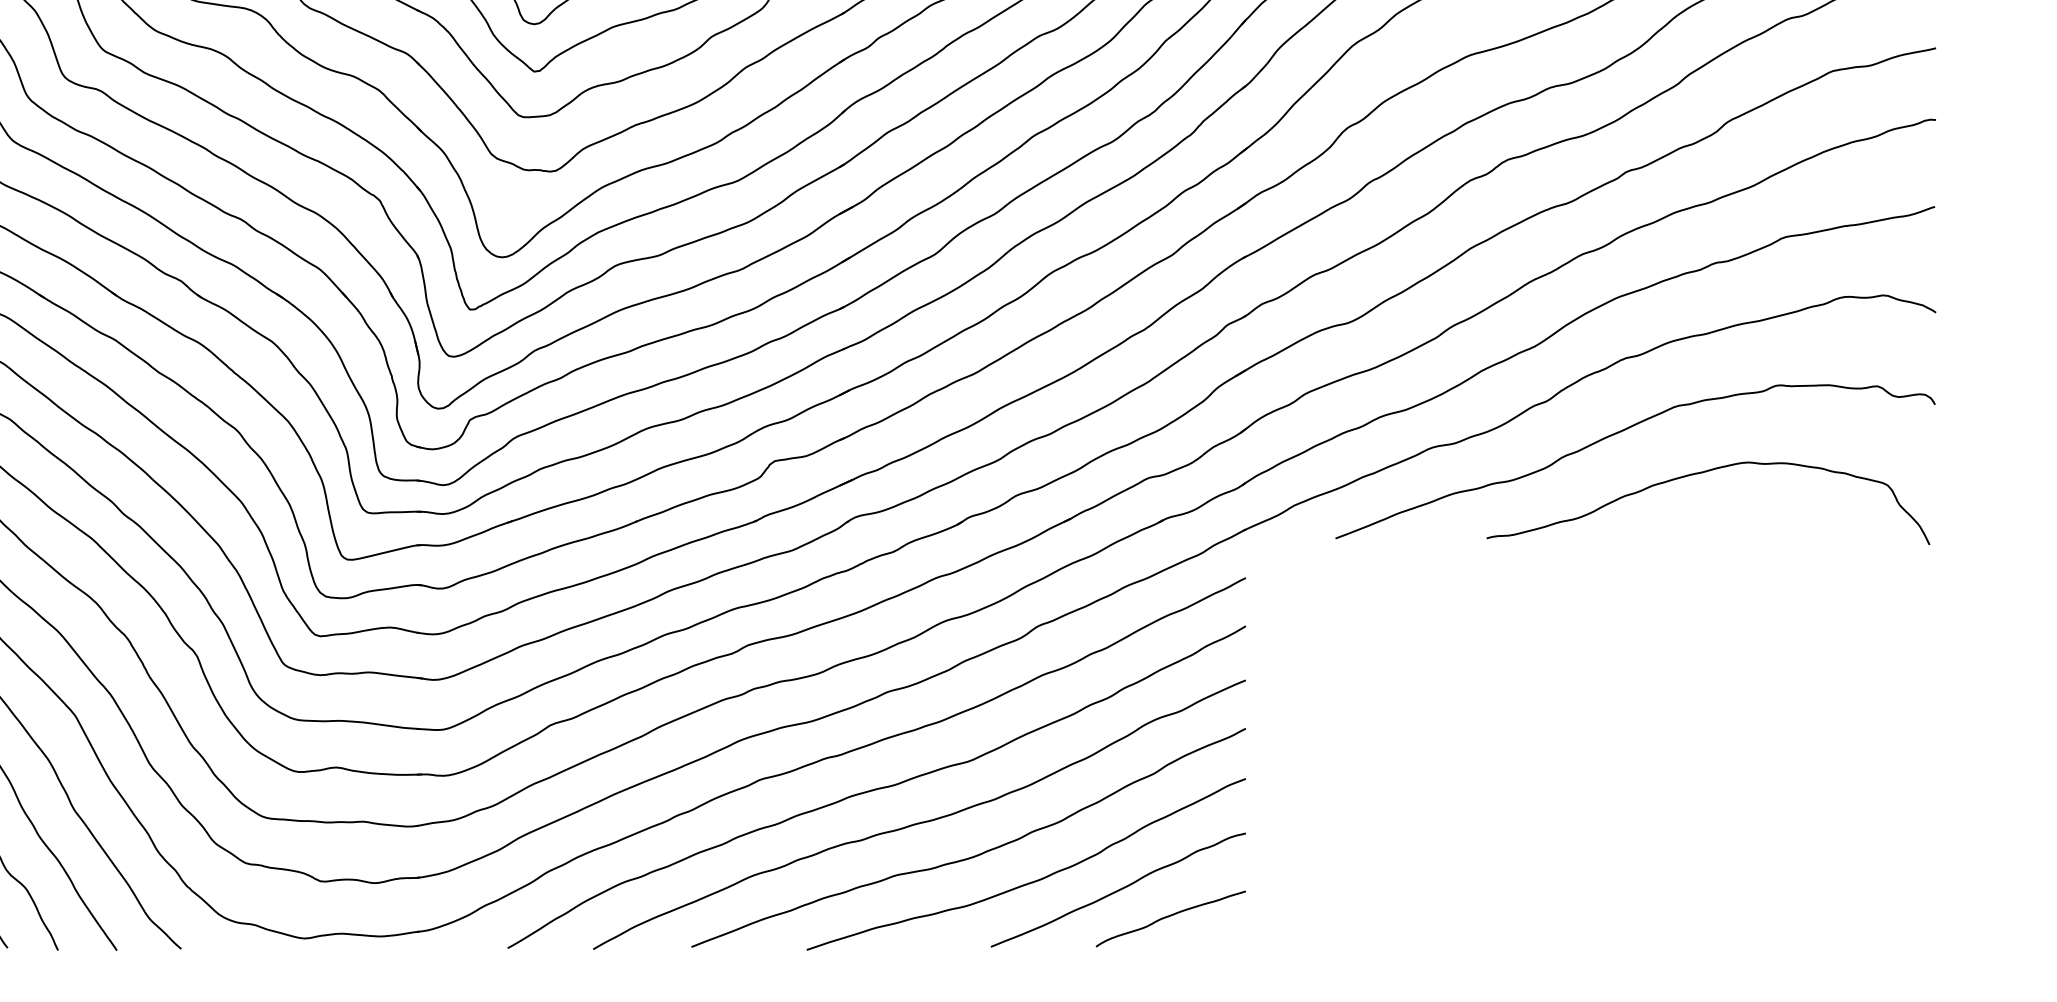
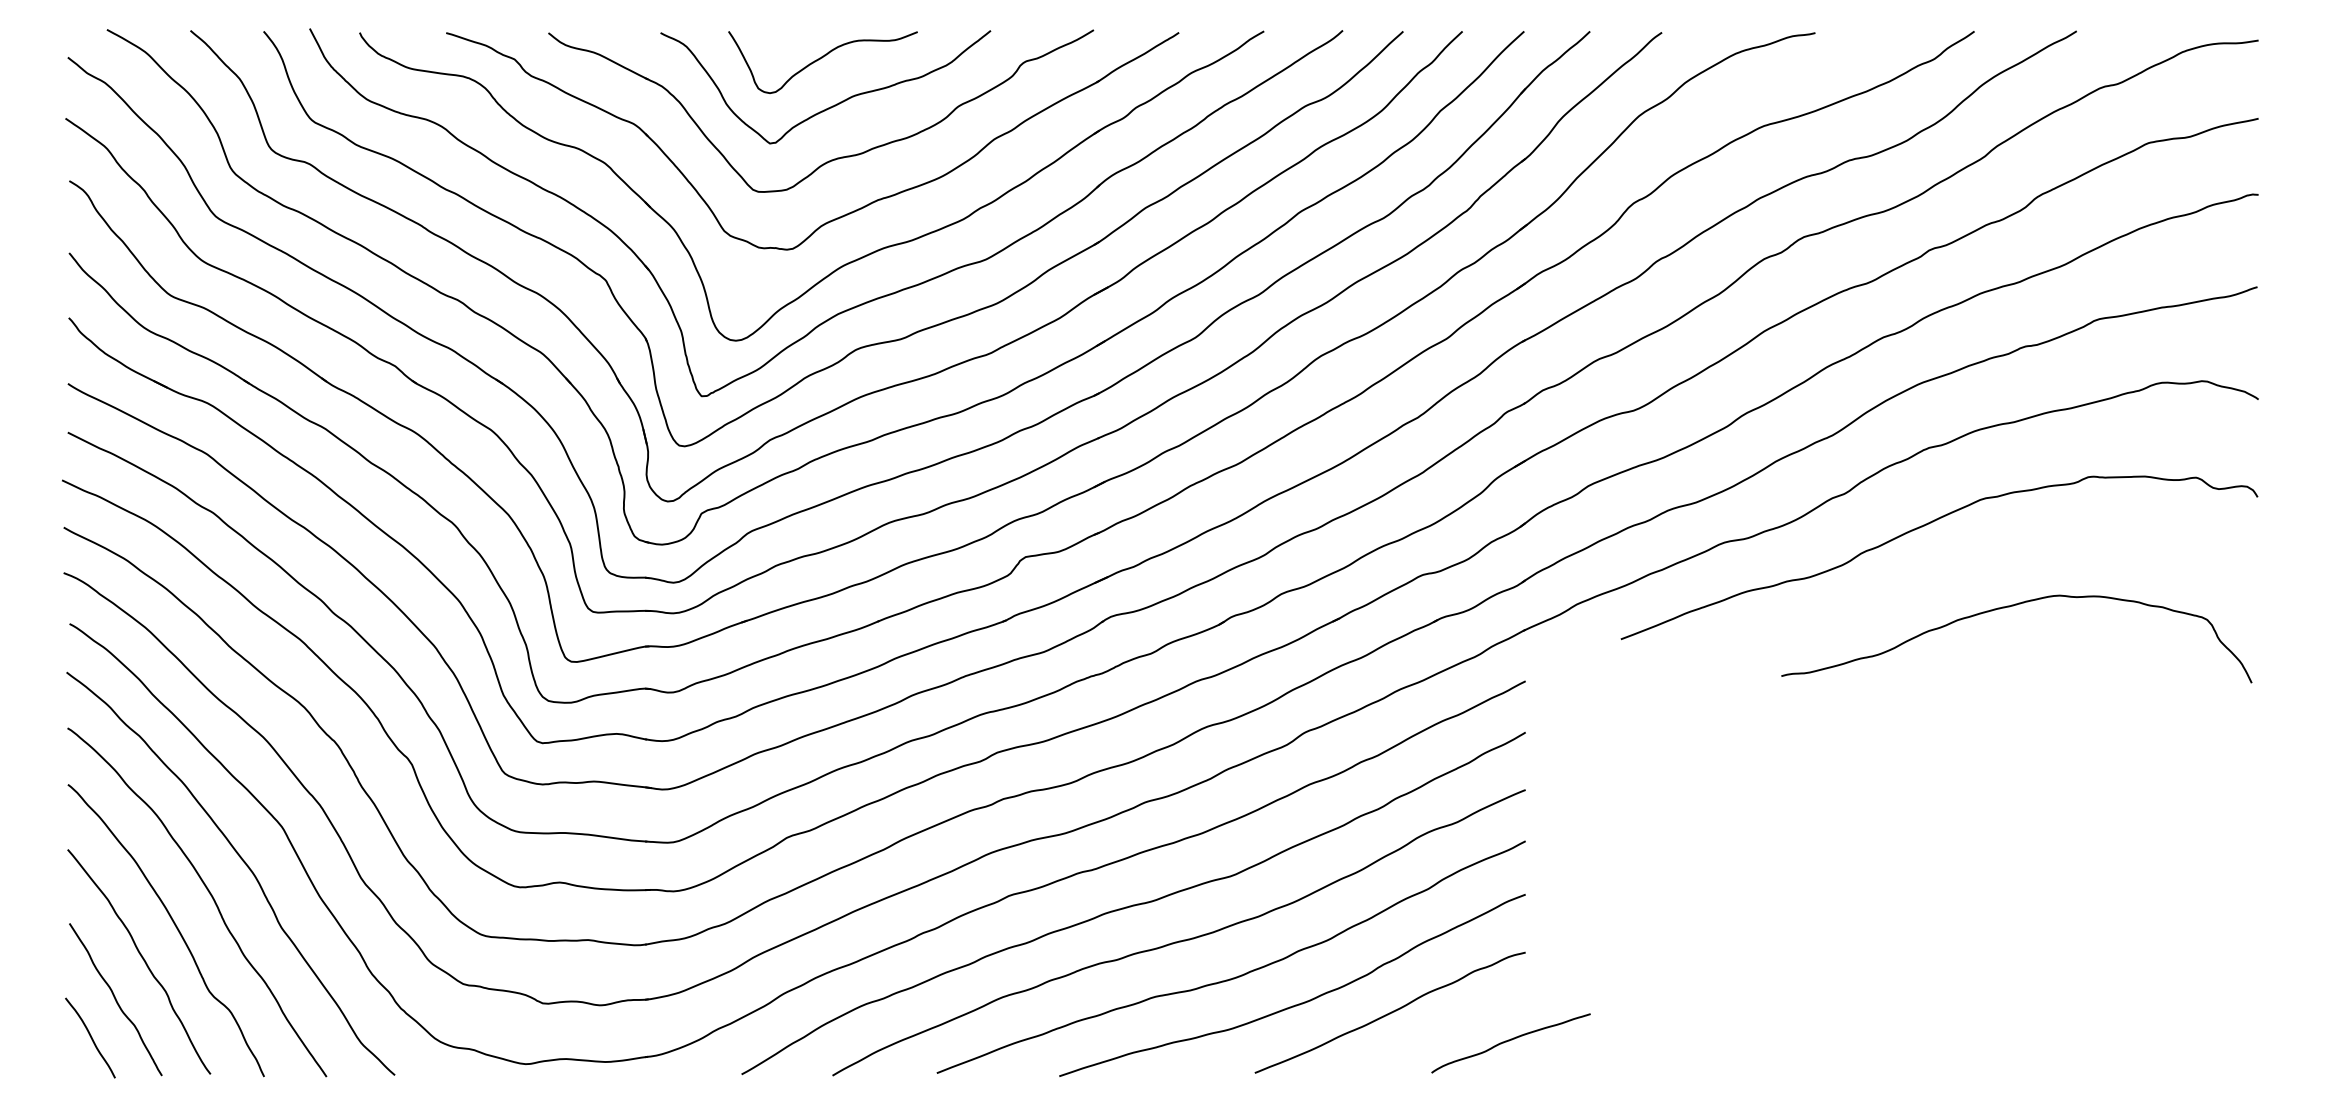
curve: (1701, 473) -> (2009, 607), moved
curve: (1169, 917) -> (1509, 1041), moved

